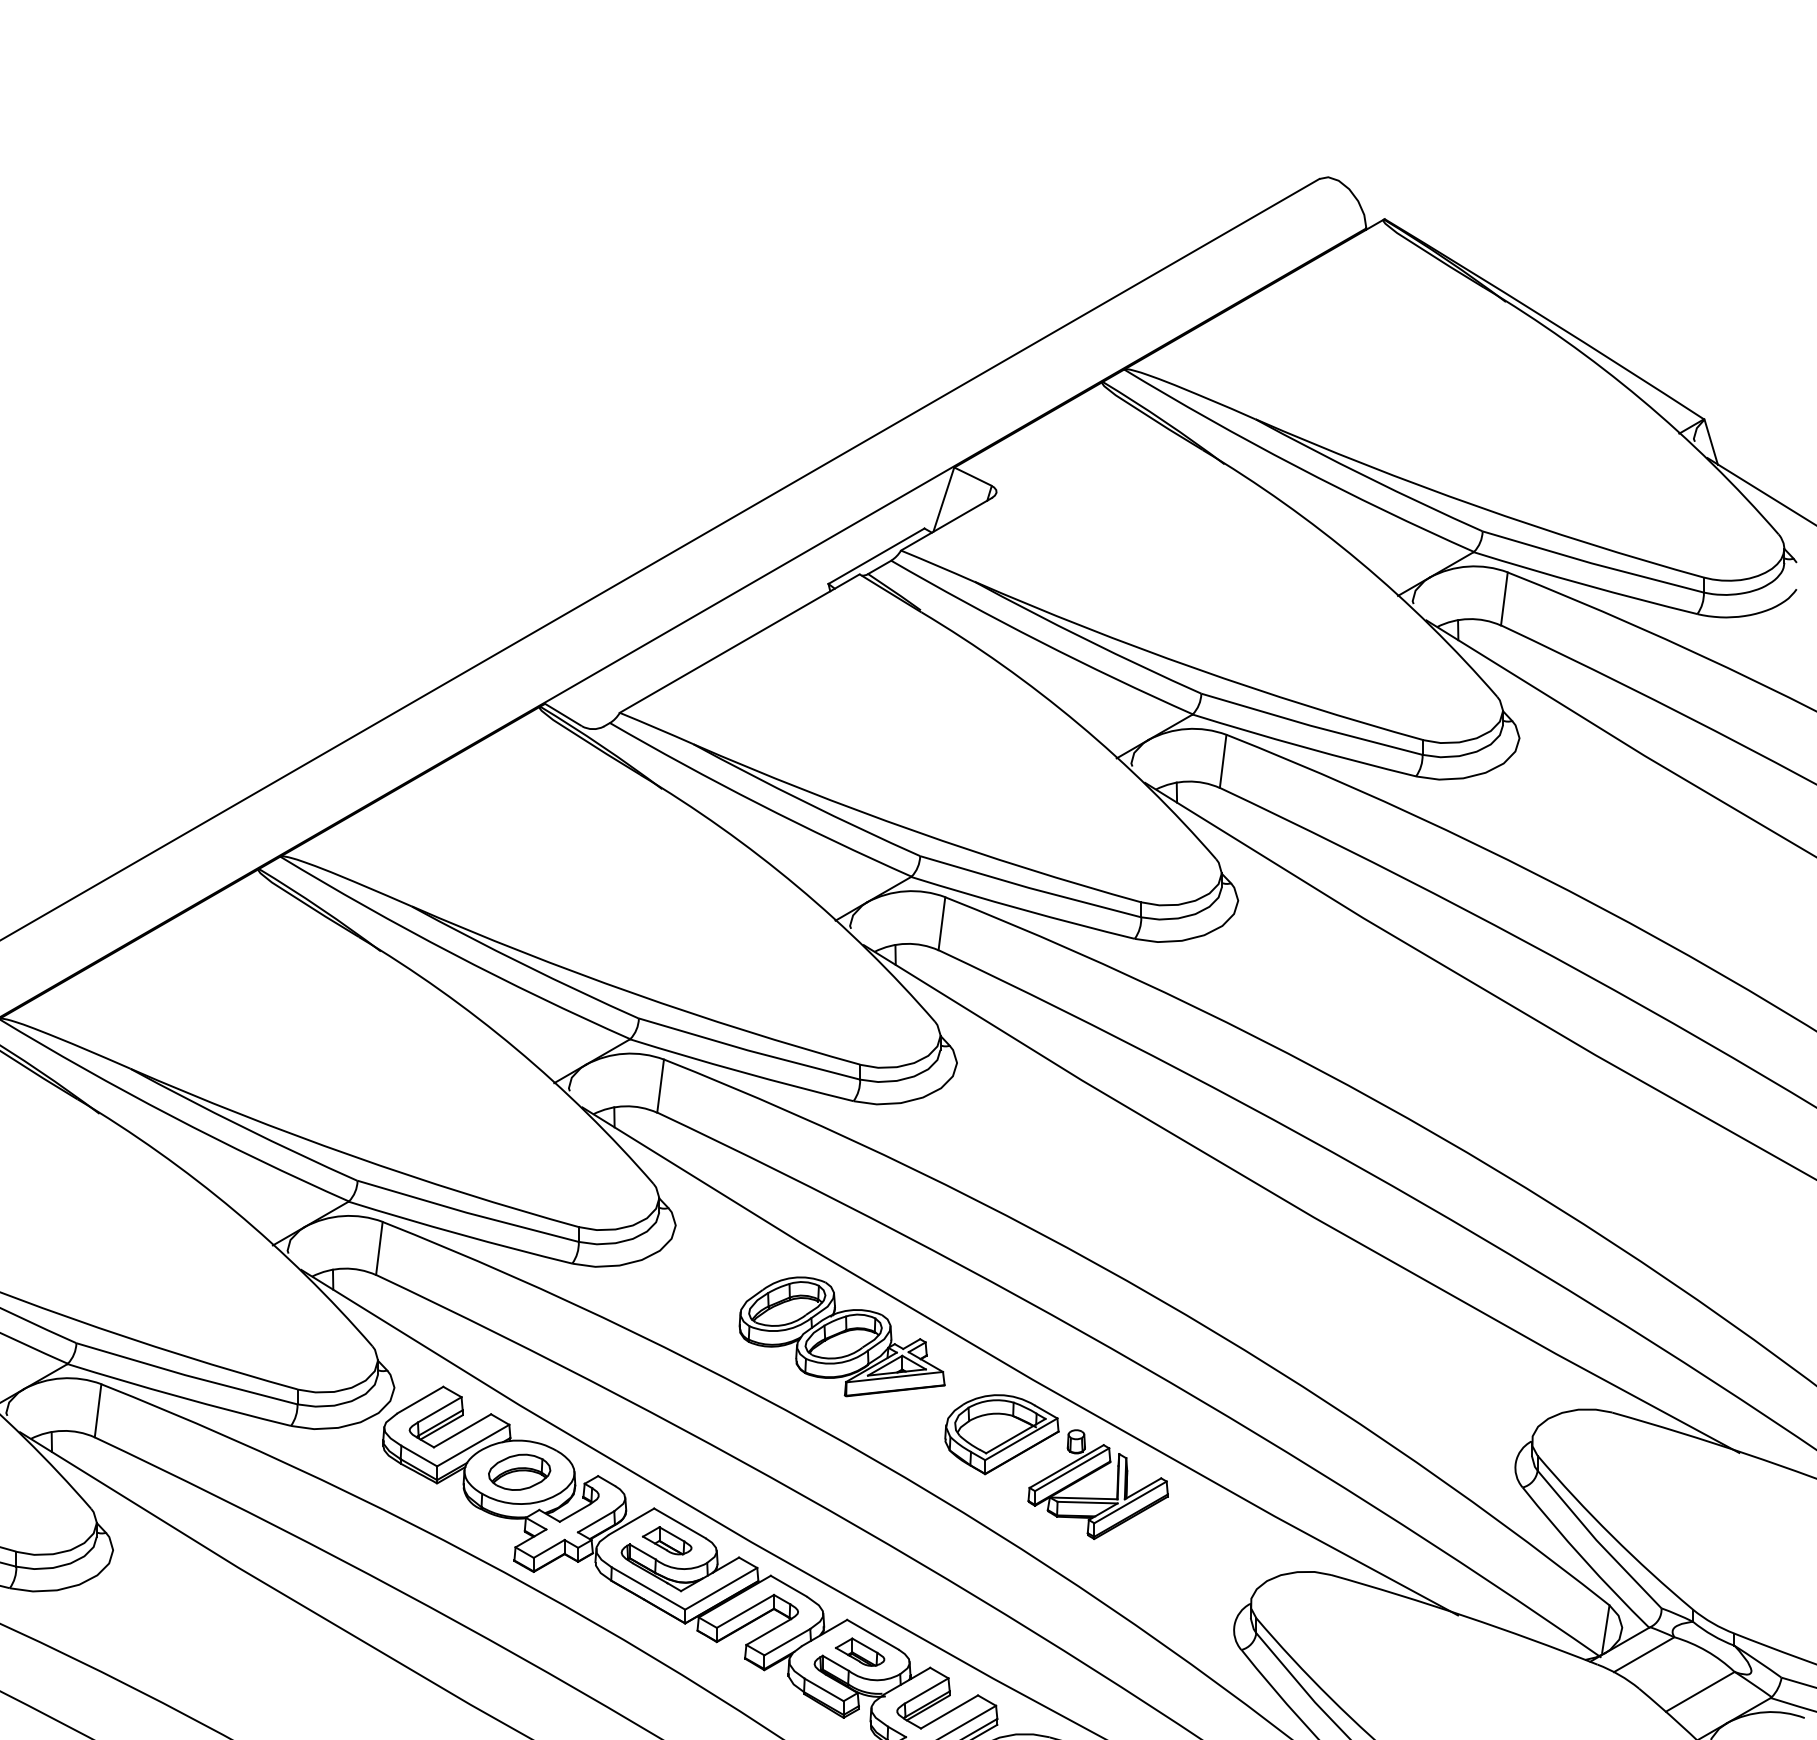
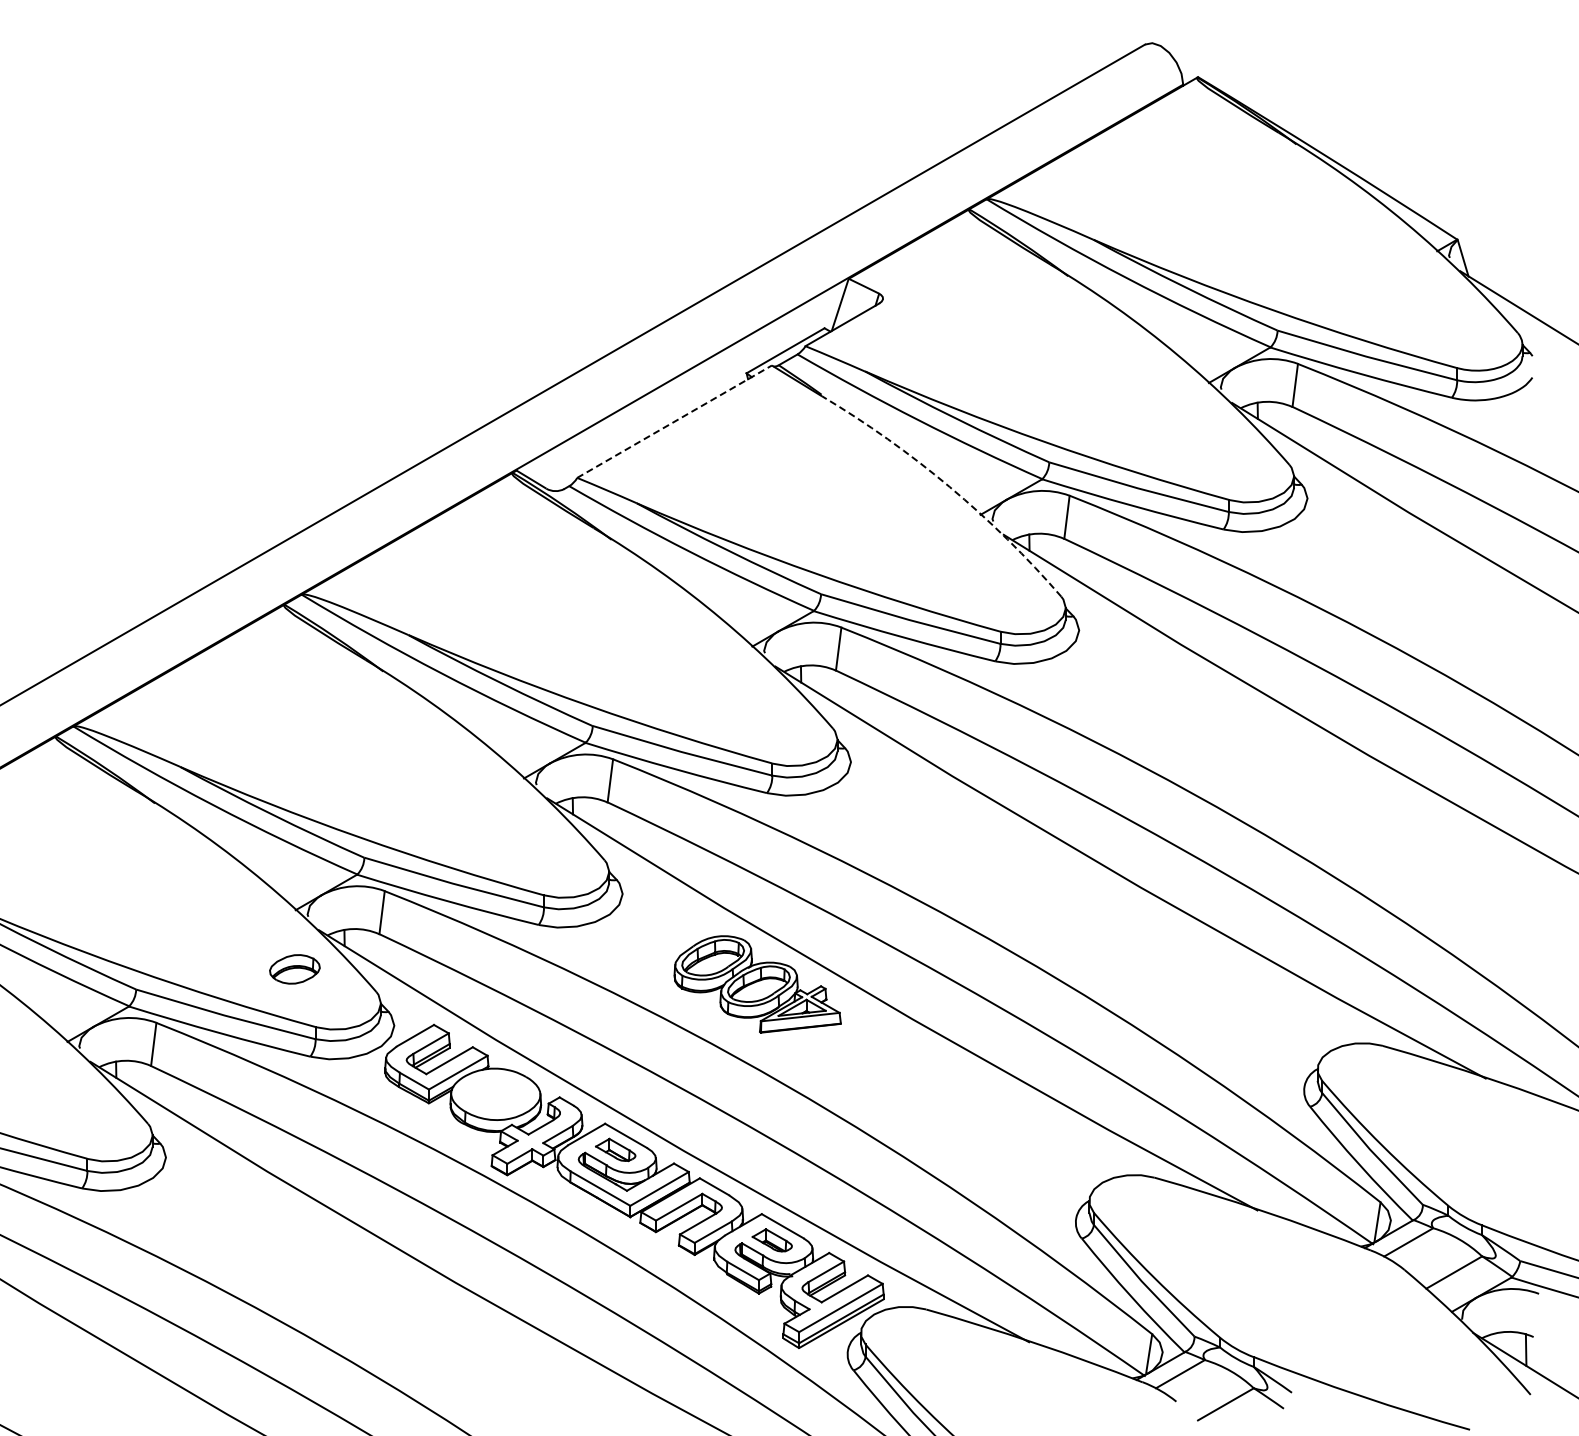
line: (739, 643) -> (674, 421), solid -> dashed
arc: (1078, 723) -> (949, 486), solid -> dashed
part: (1056, 1466) -> (931, 1089), removed
part: (519, 1472) -> (294, 969), moved

